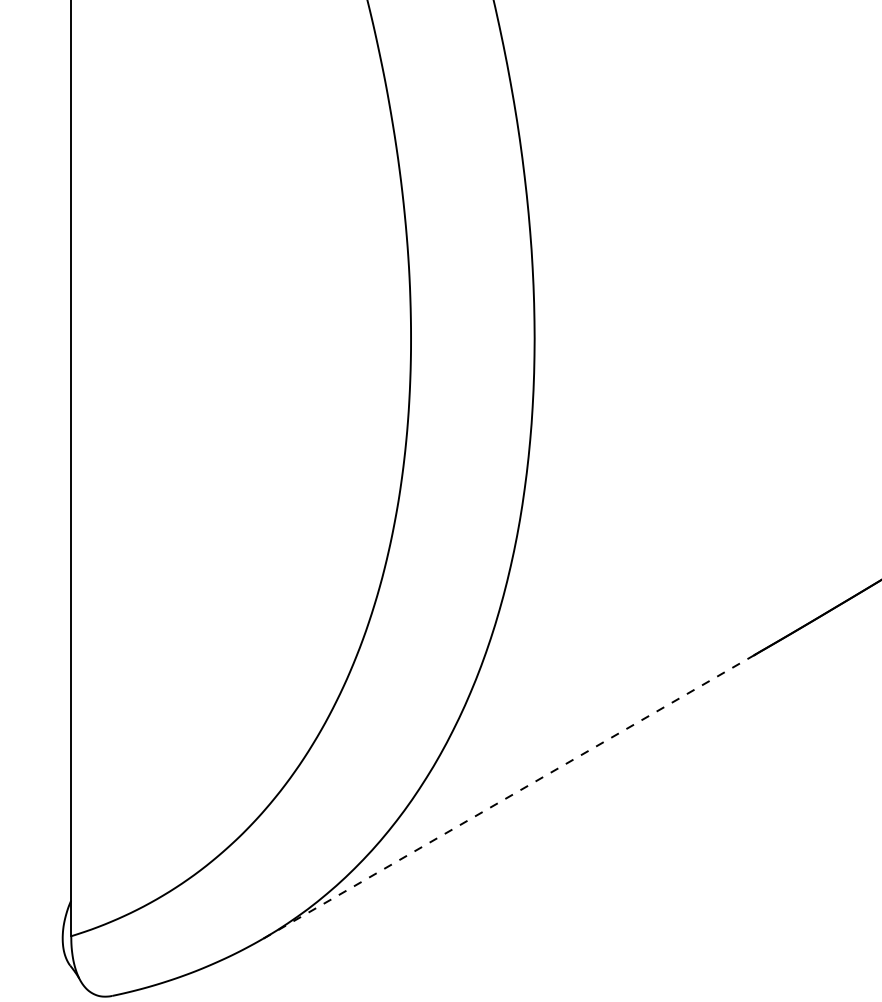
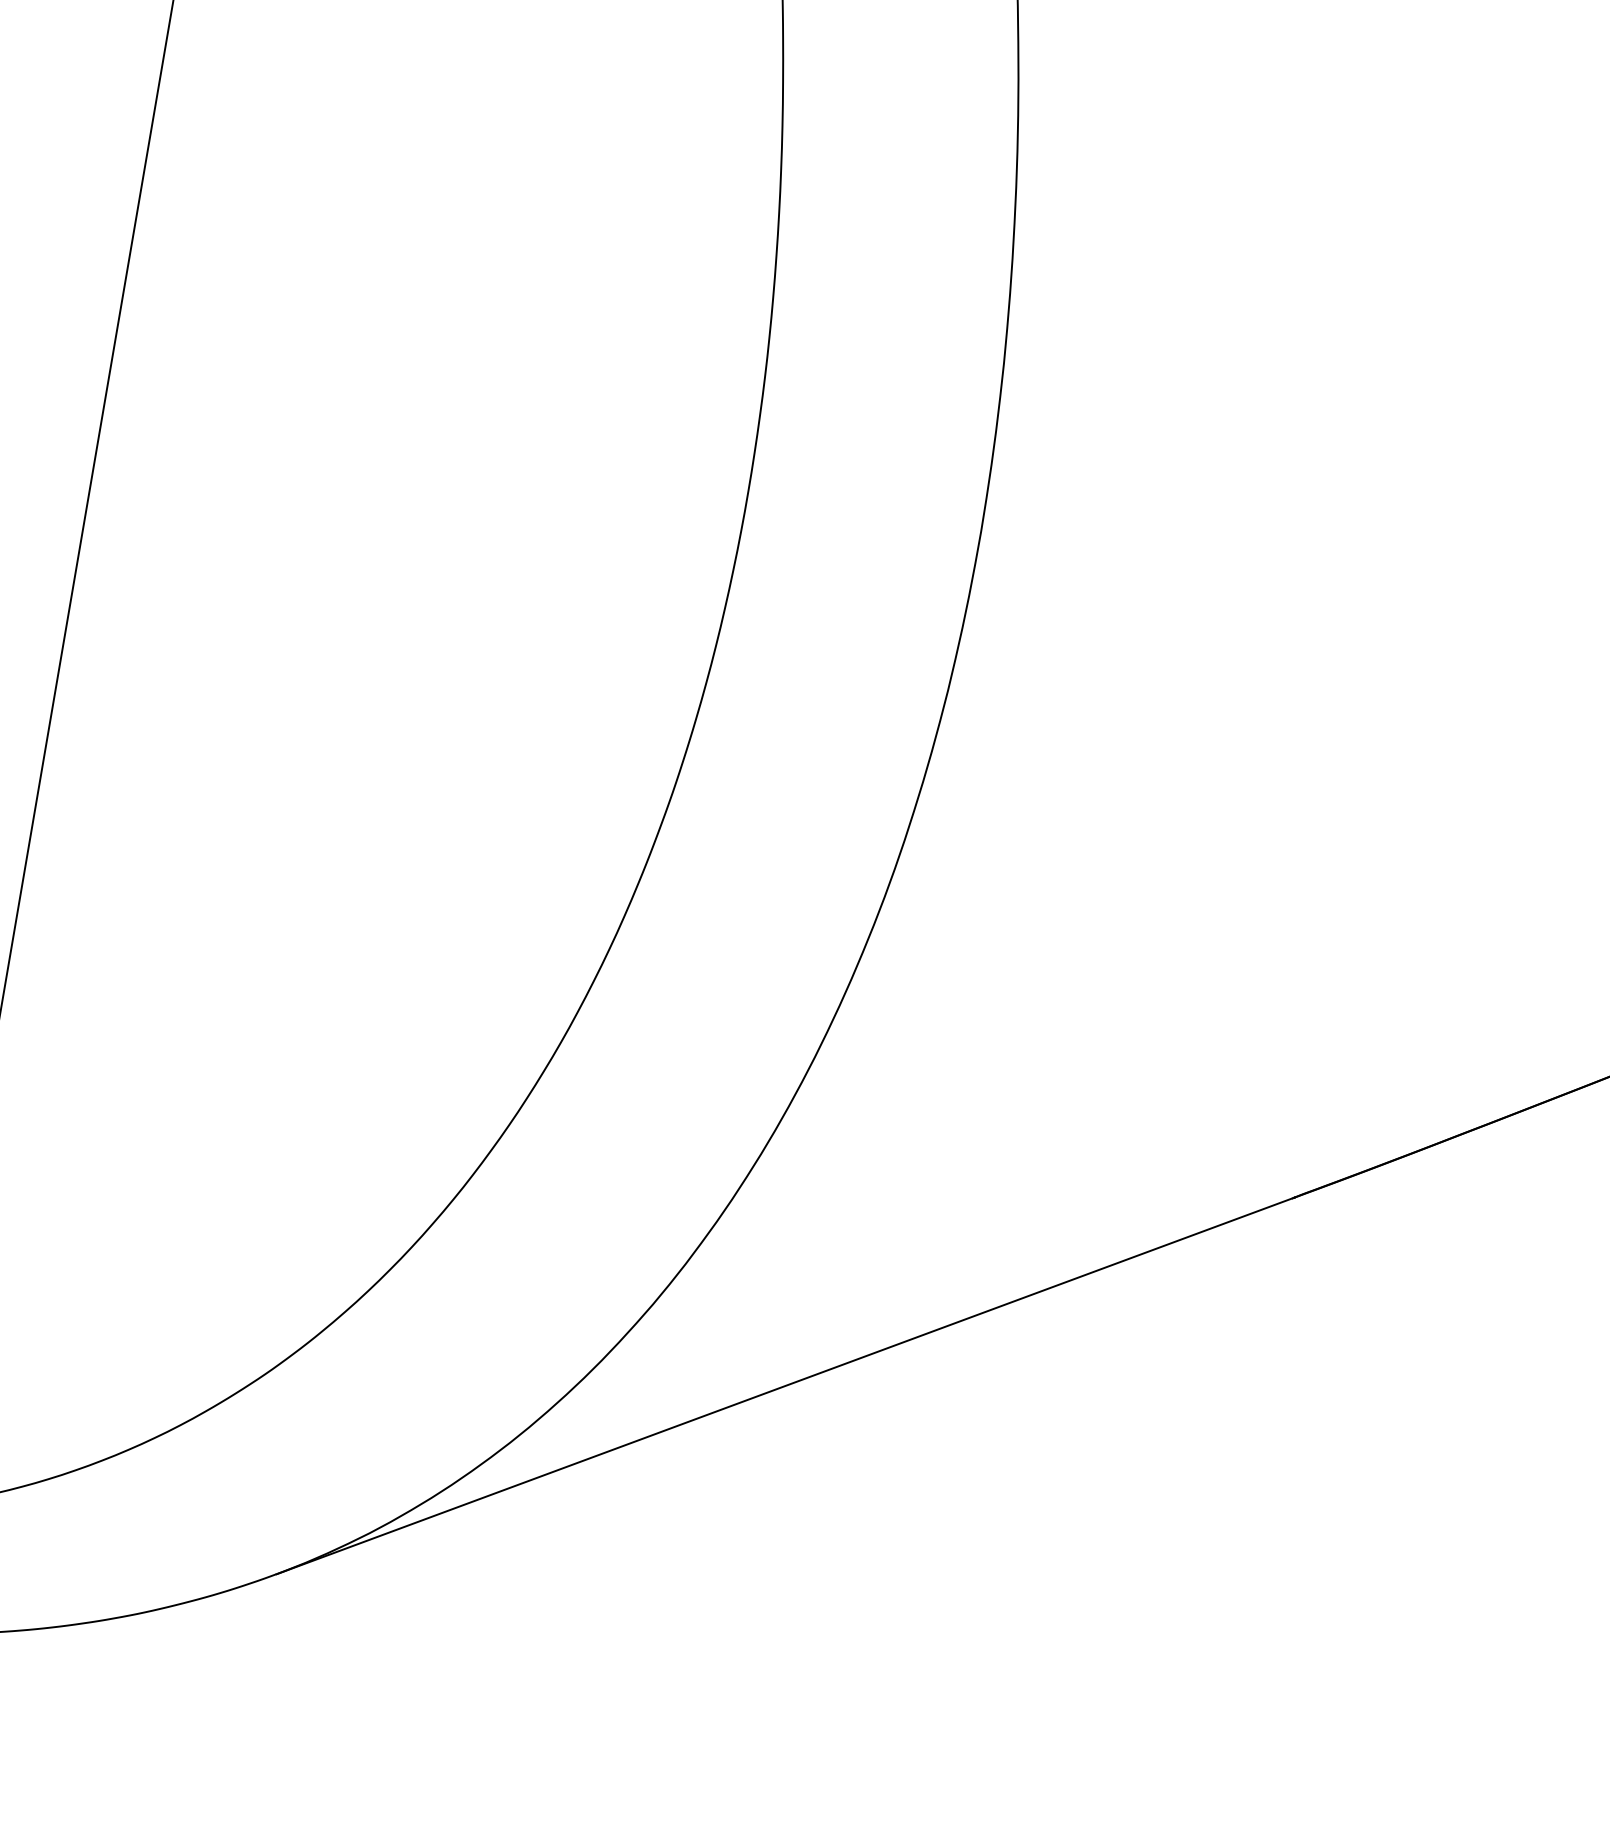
line: (509, 796) -> (786, 1385), dashed -> solid

